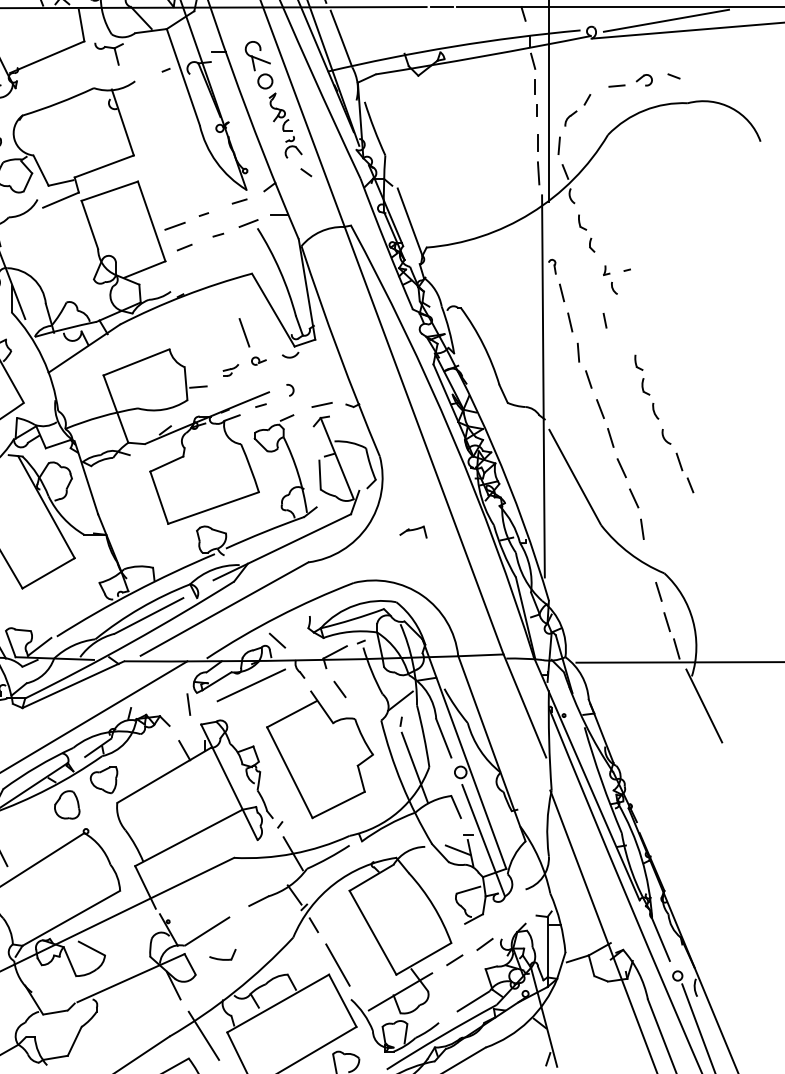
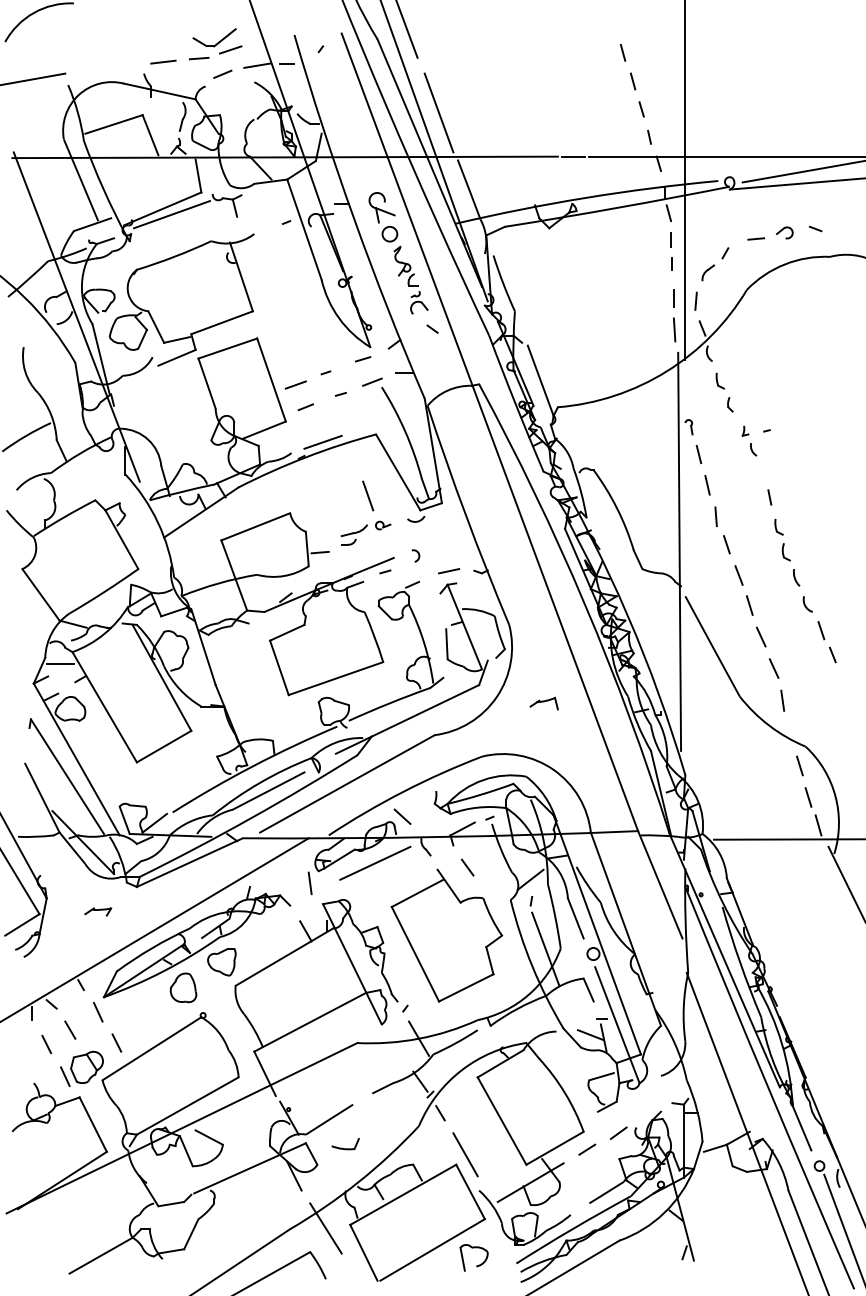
line: (55, 62) -> (171, 214), added
line: (200, 280) -> (322, 441), added
line: (604, 320) -> (769, 497), moved
part: (230, 369) -> (353, 534), size x1.67

